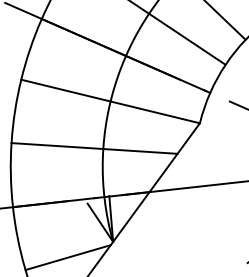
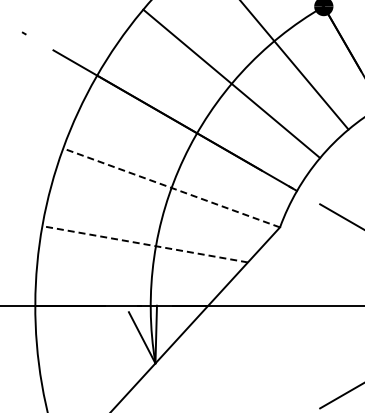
line: (110, 101) -> (171, 187), solid -> dashed
line: (94, 148) -> (144, 244), solid -> dashed
line: (68, 257) -> (97, 376), removed

